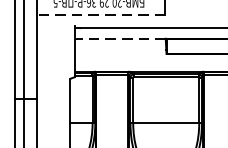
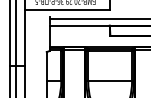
line: (100, 15) -> (66, 10), dashed -> solid
line: (120, 38) -> (79, 25), dashed -> solid

